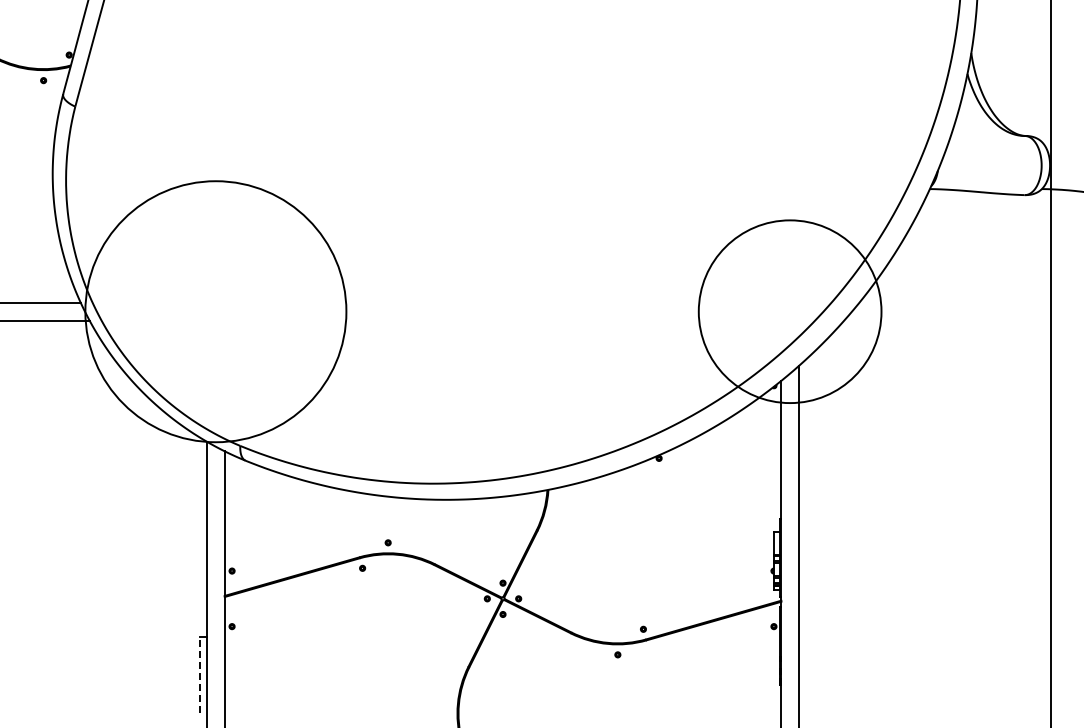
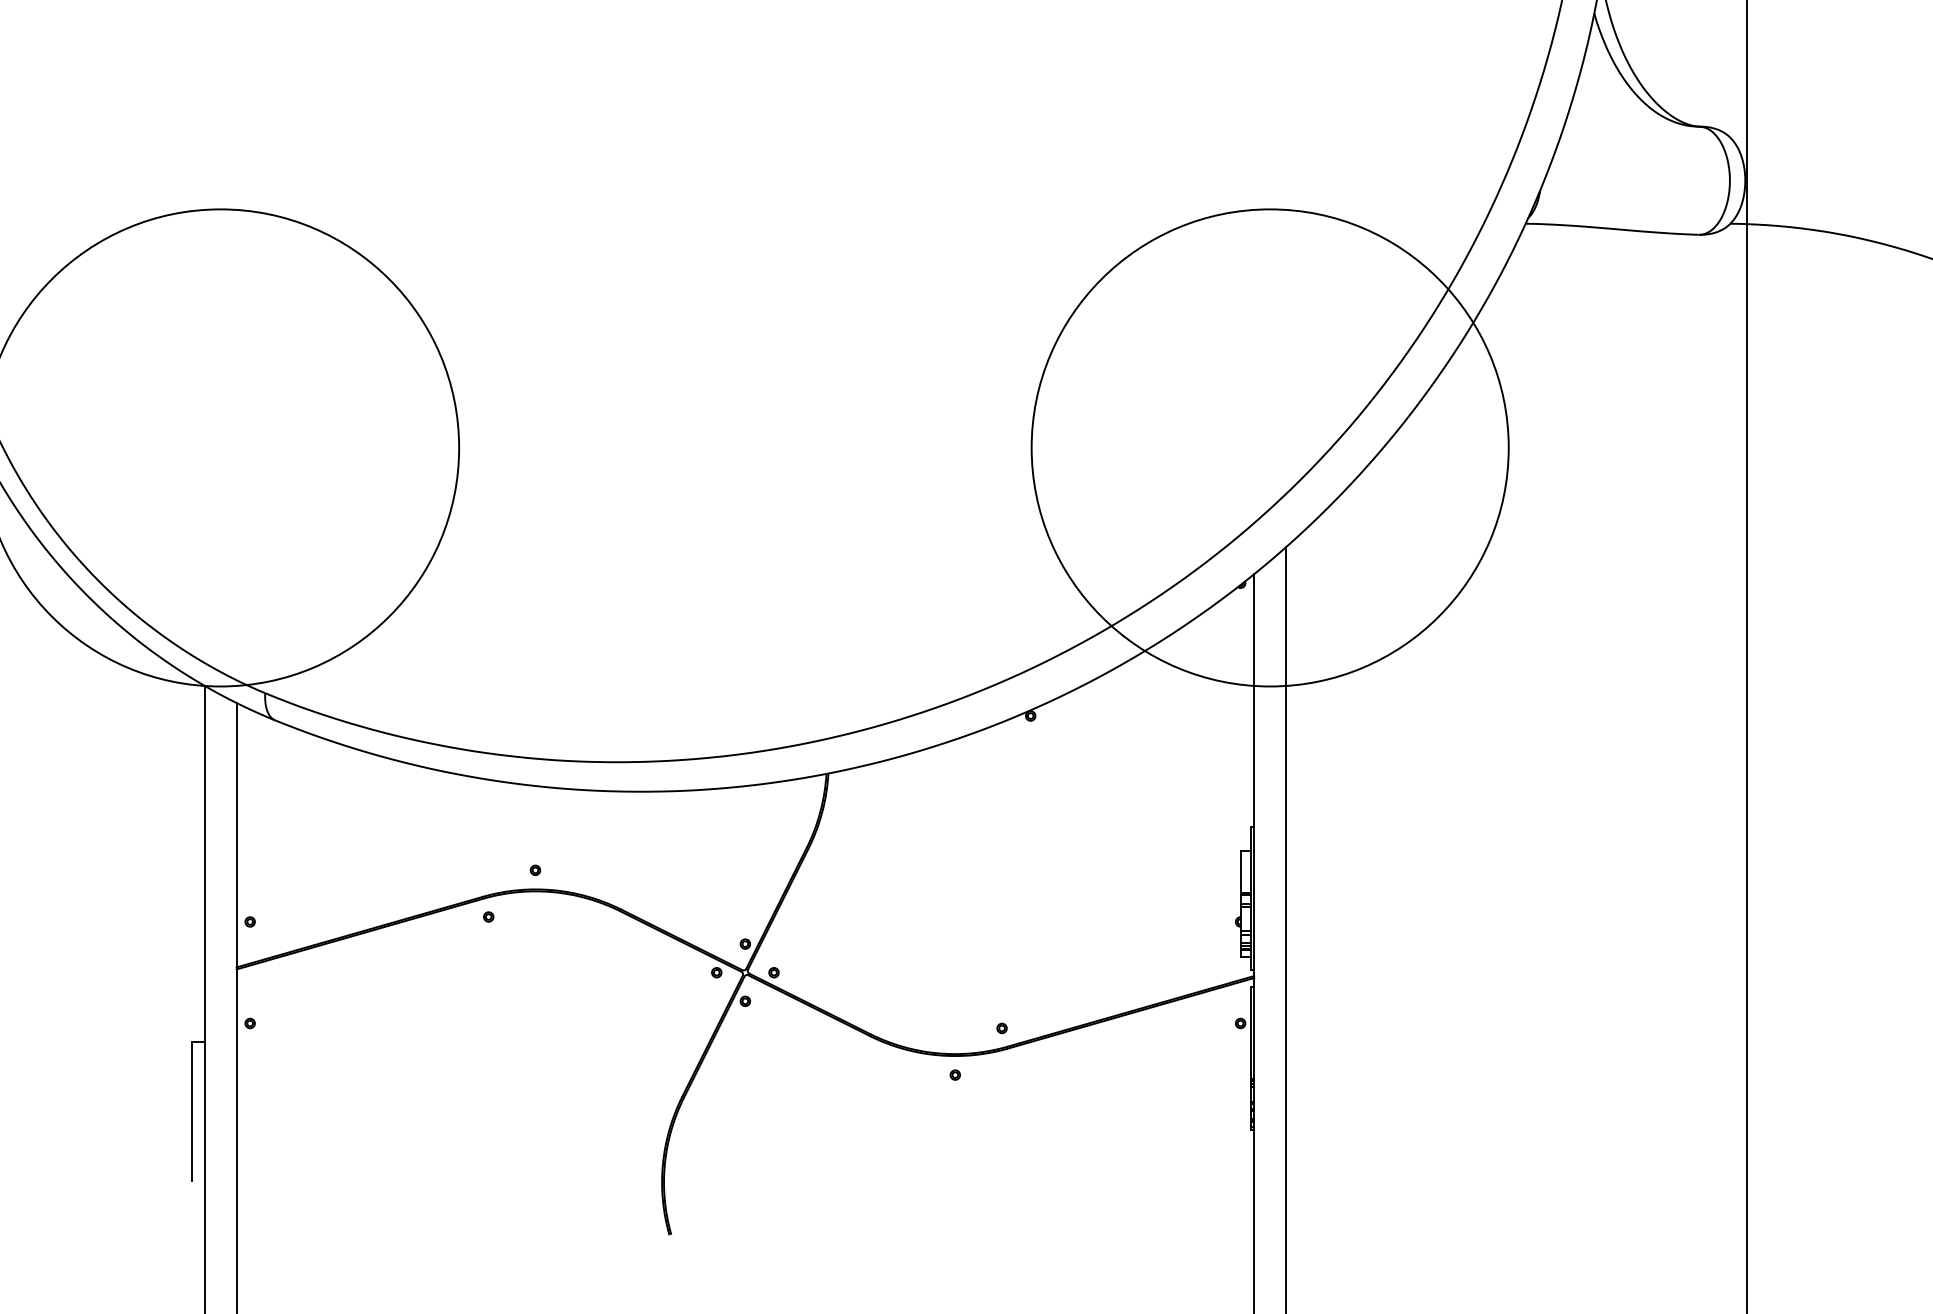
circle: (789, 311) -> (1269, 447), size x1.43
line: (200, 674) -> (192, 1111), dashed -> solid

